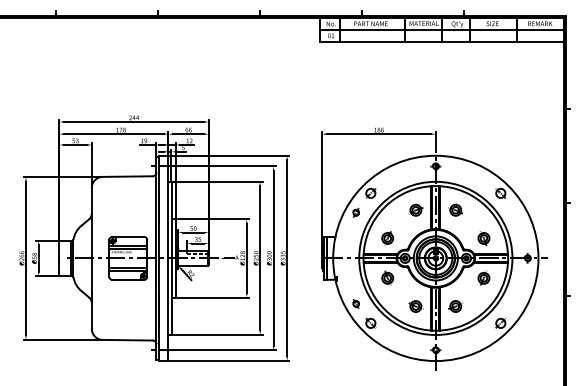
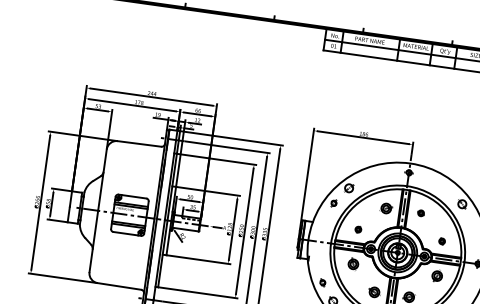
part: (455, 209) -> (420, 212), size x0.6
part: (387, 238) -> (358, 229), size x0.6
part: (483, 238) -> (441, 241), size x0.6

